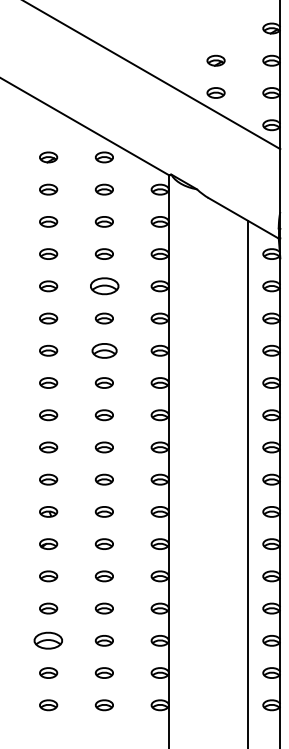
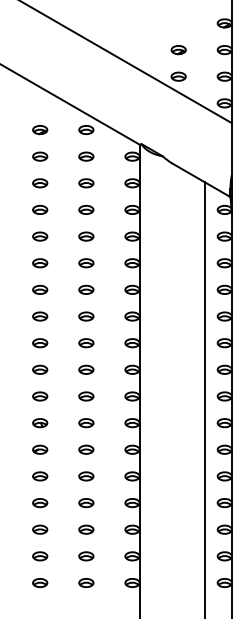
part: (103, 286) -> (85, 236), size x0.62
part: (103, 350) -> (85, 289), size x0.71
part: (48, 640) -> (40, 529), size x0.62

